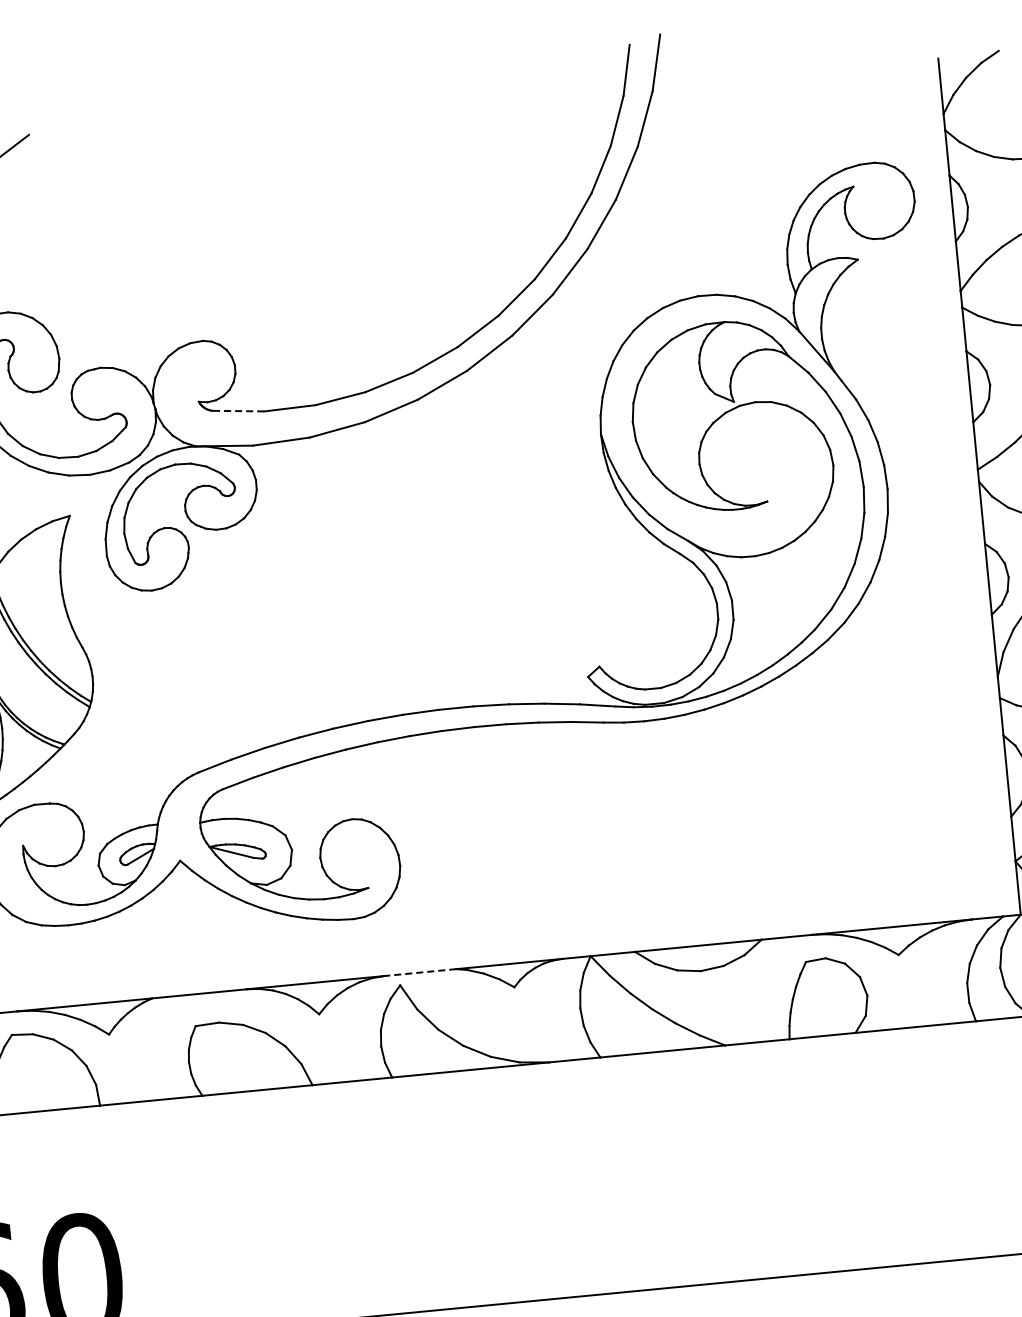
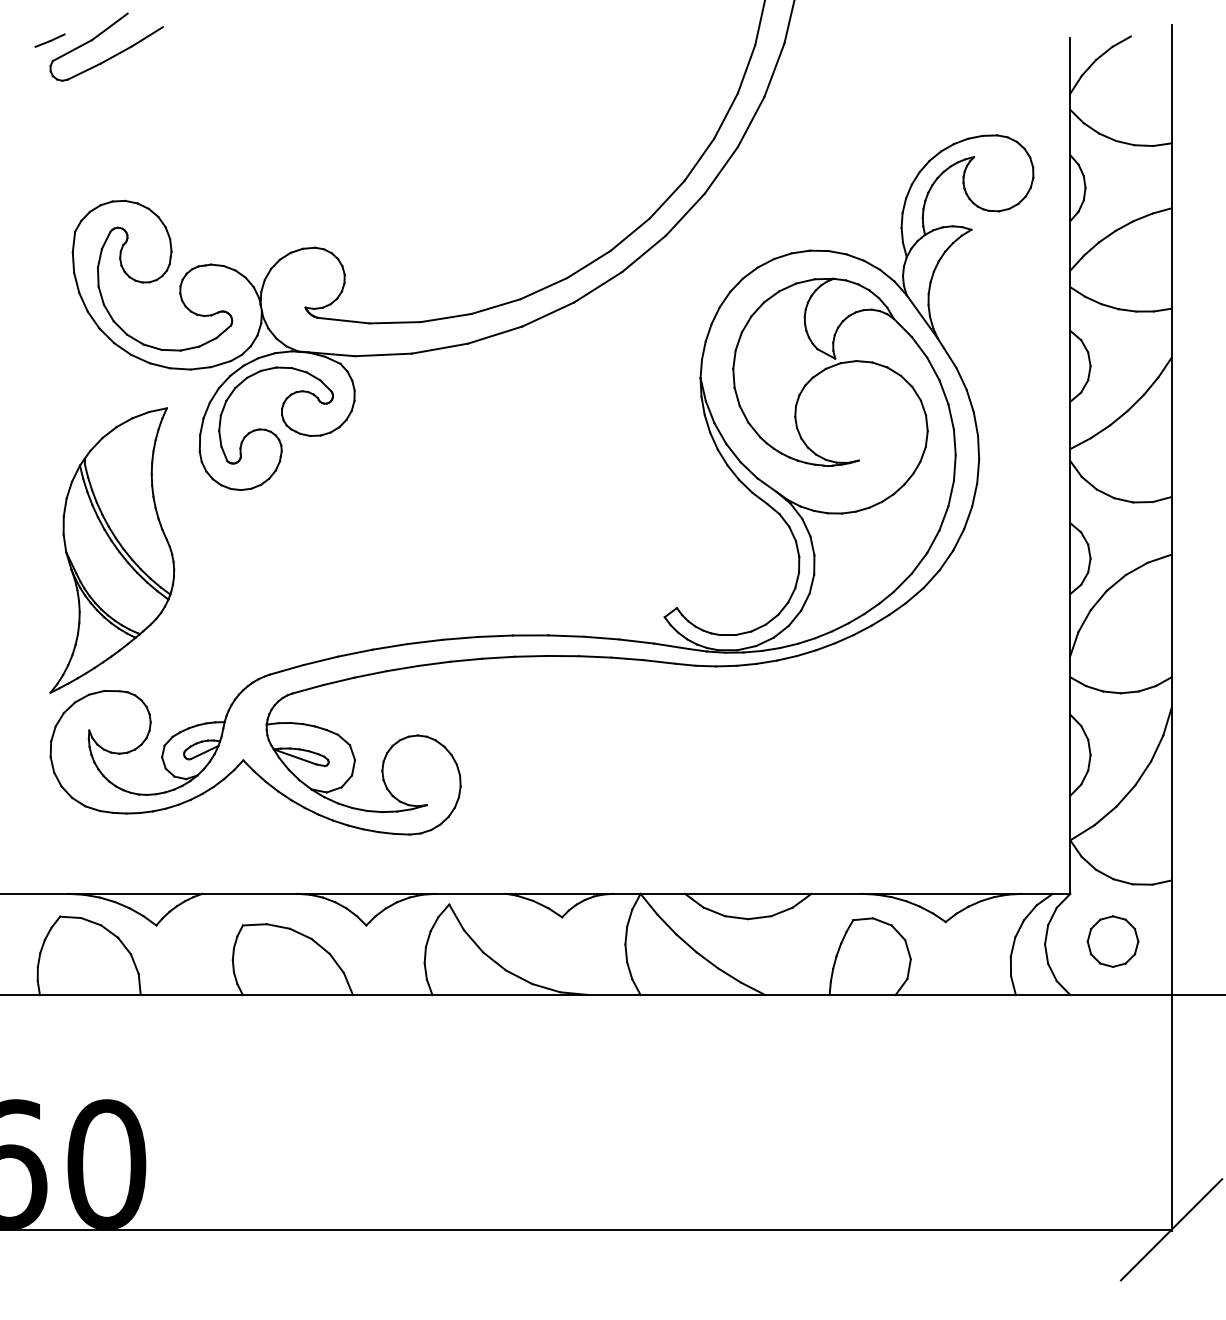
line: (239, 410) -> (344, 320), dashed -> solid
line: (420, 972) -> (470, 893), dashed -> solid

